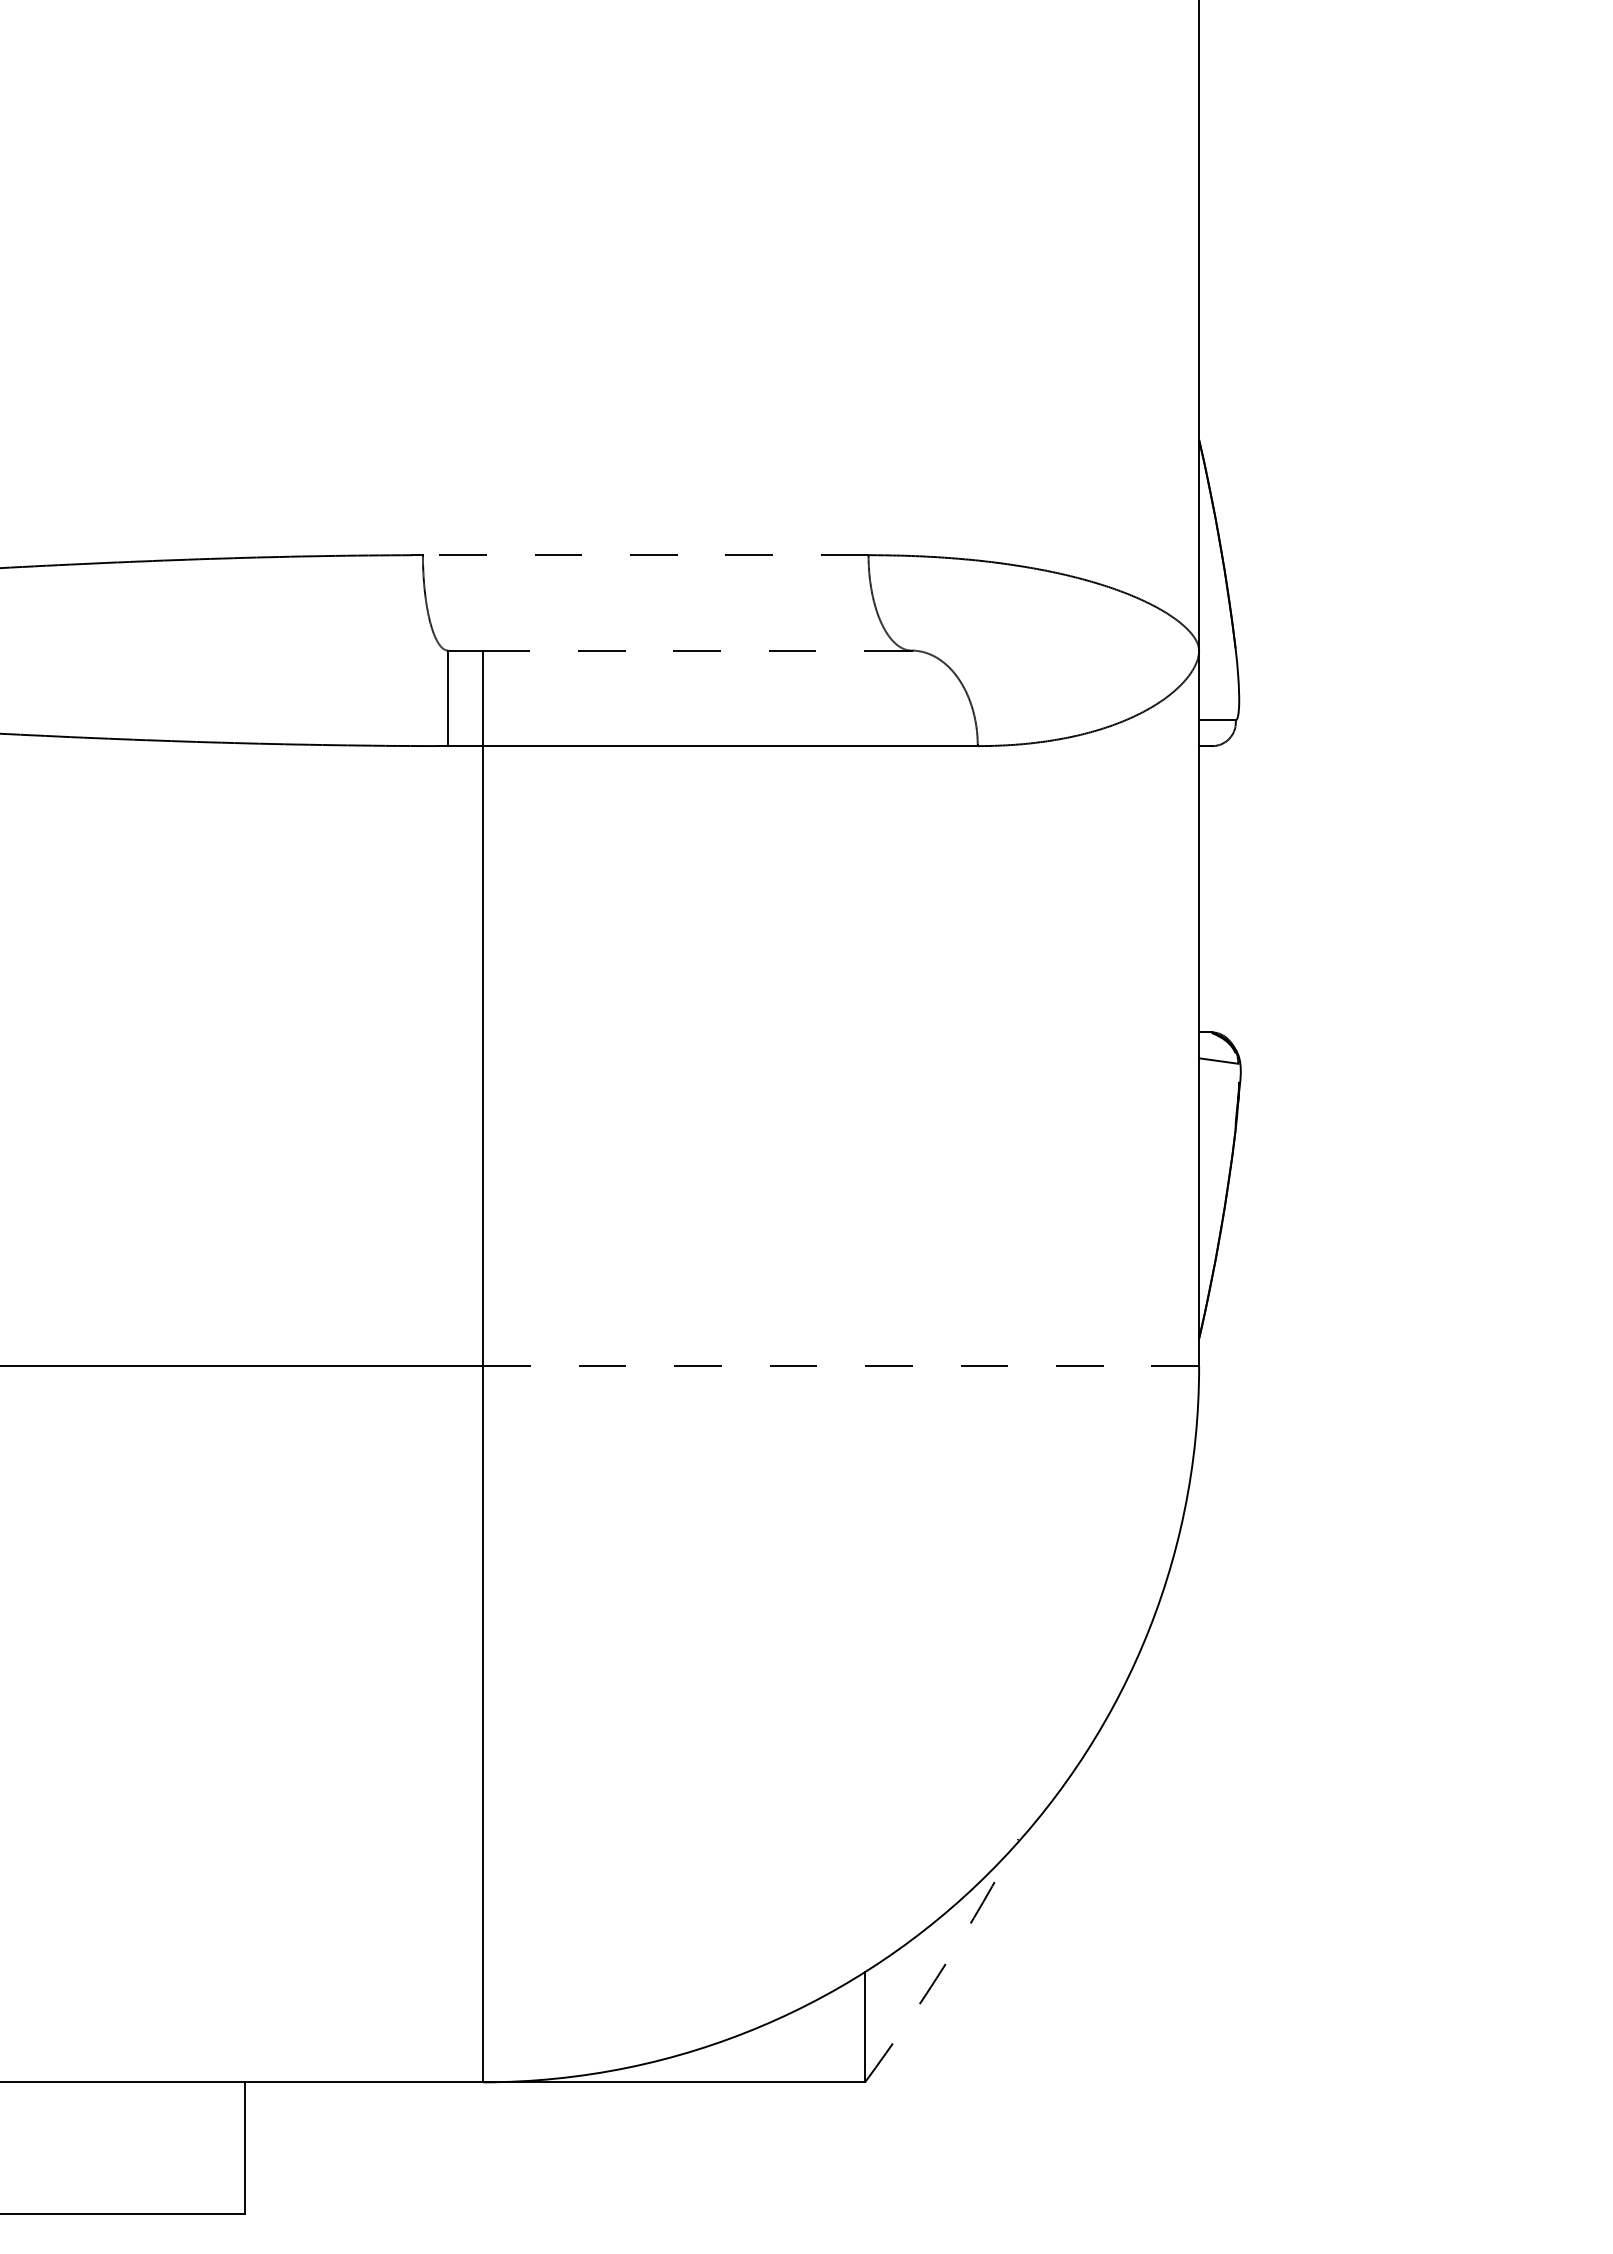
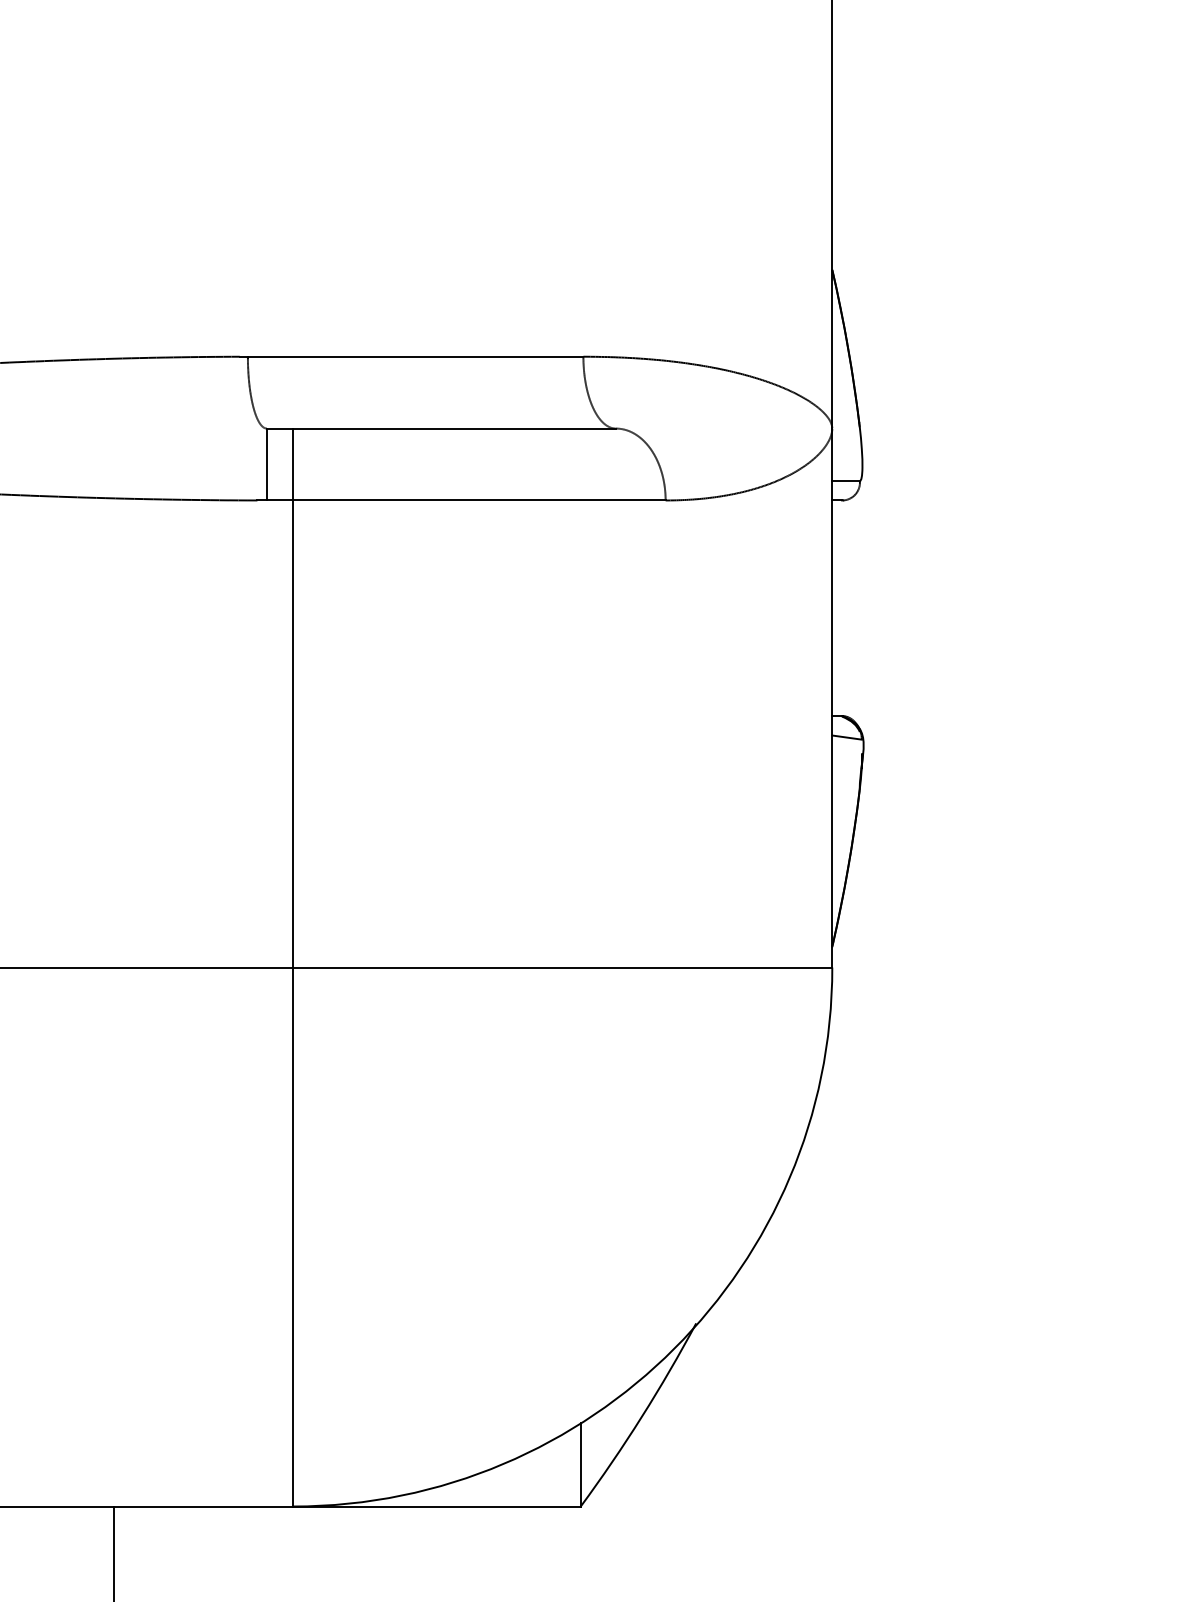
line: (645, 555) -> (415, 356), dashed -> solid
line: (697, 650) -> (454, 428), dashed -> solid
line: (841, 1366) -> (563, 967), dashed -> solid
arc: (946, 1963) -> (642, 1417), dashed -> solid

